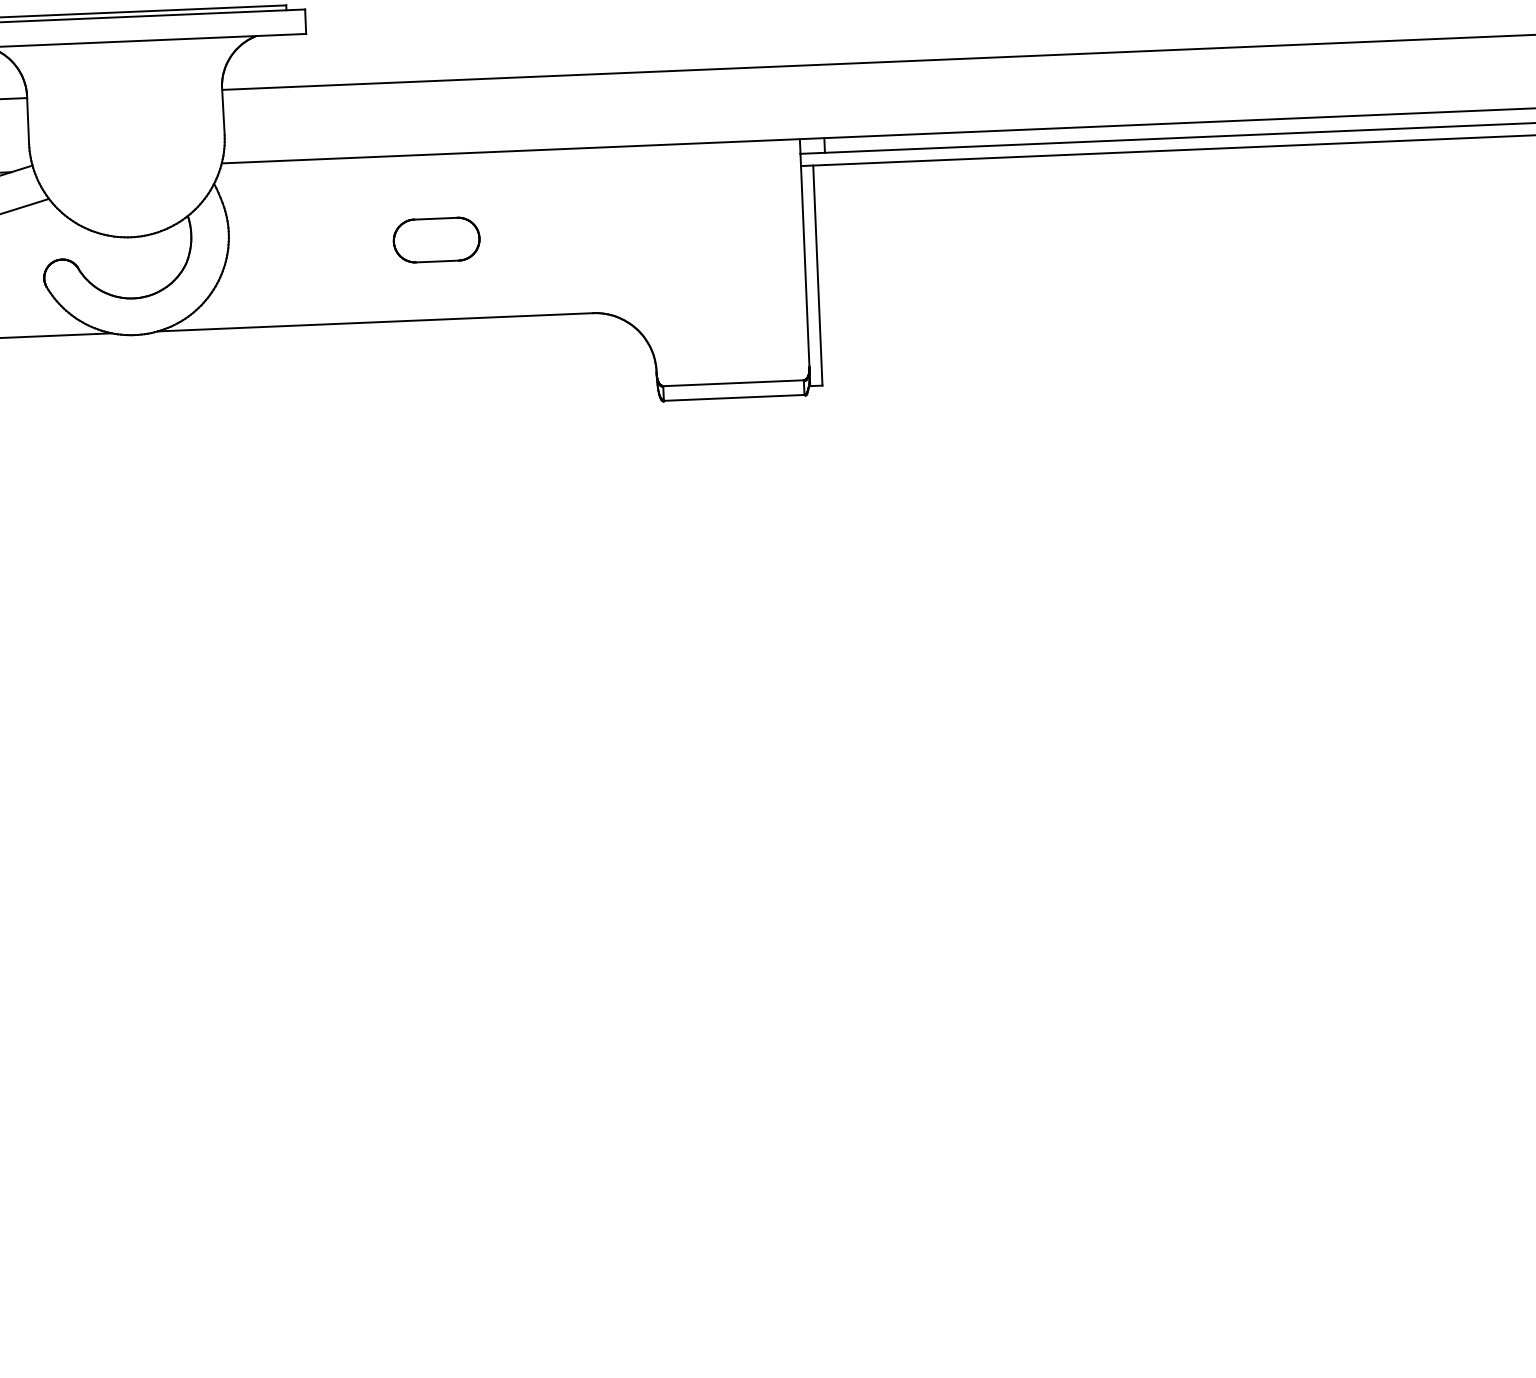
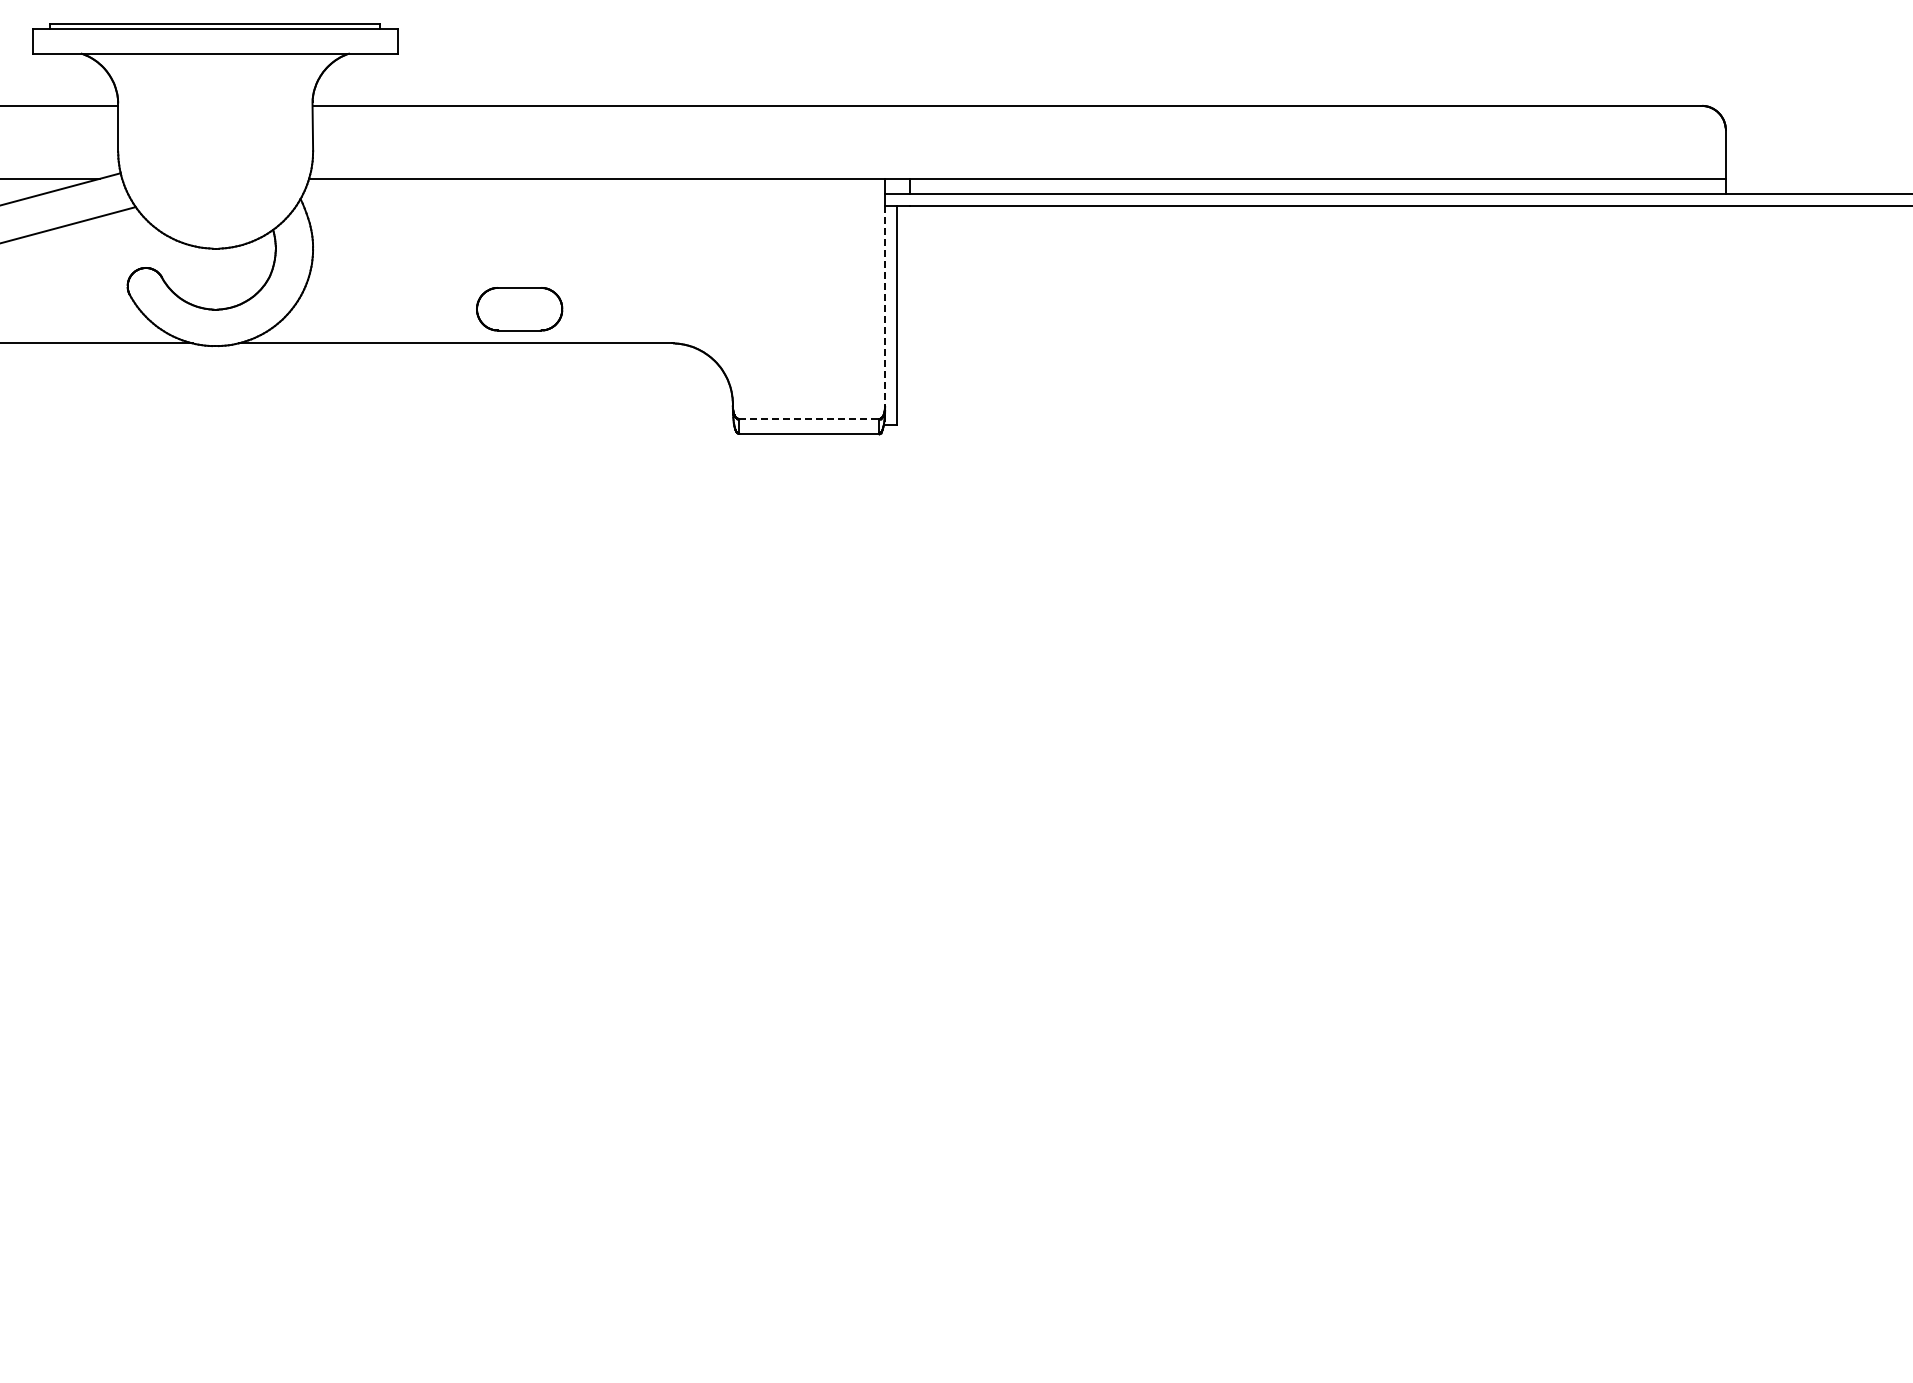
part: (436, 240) -> (519, 309), moved
line: (805, 276) -> (885, 315), solid -> dashed
line: (734, 383) -> (809, 419), solid -> dashed

